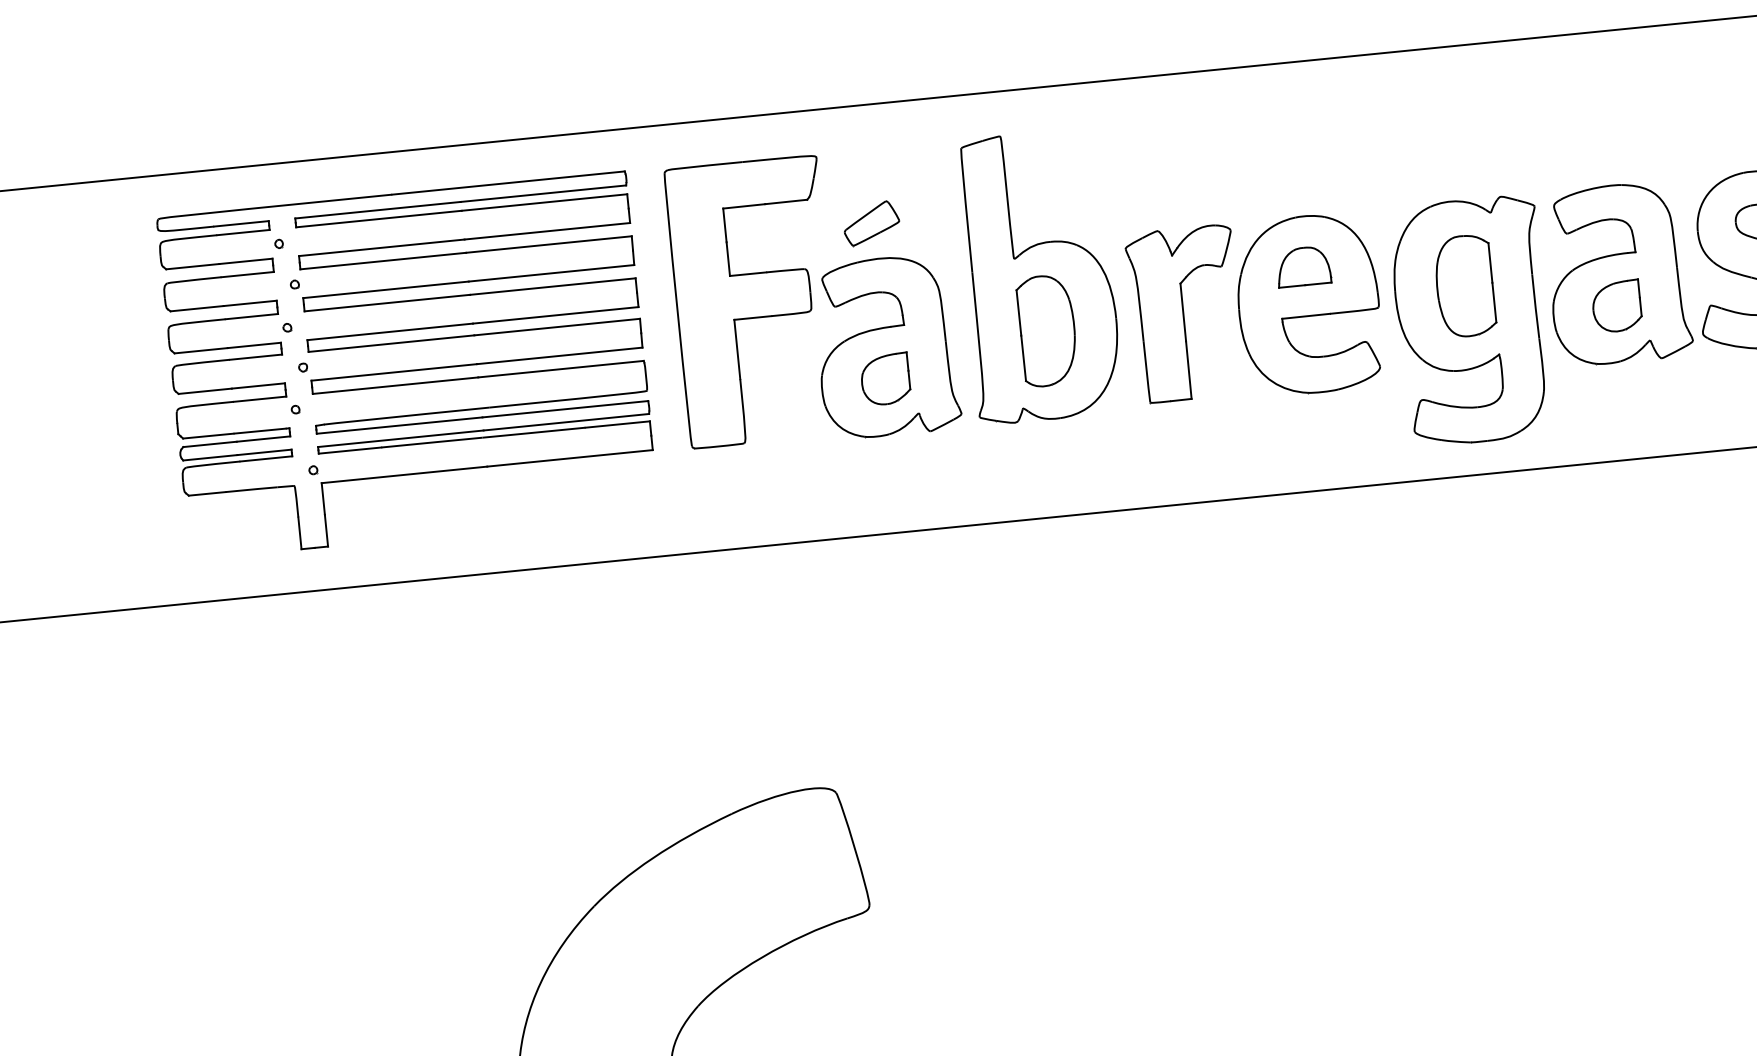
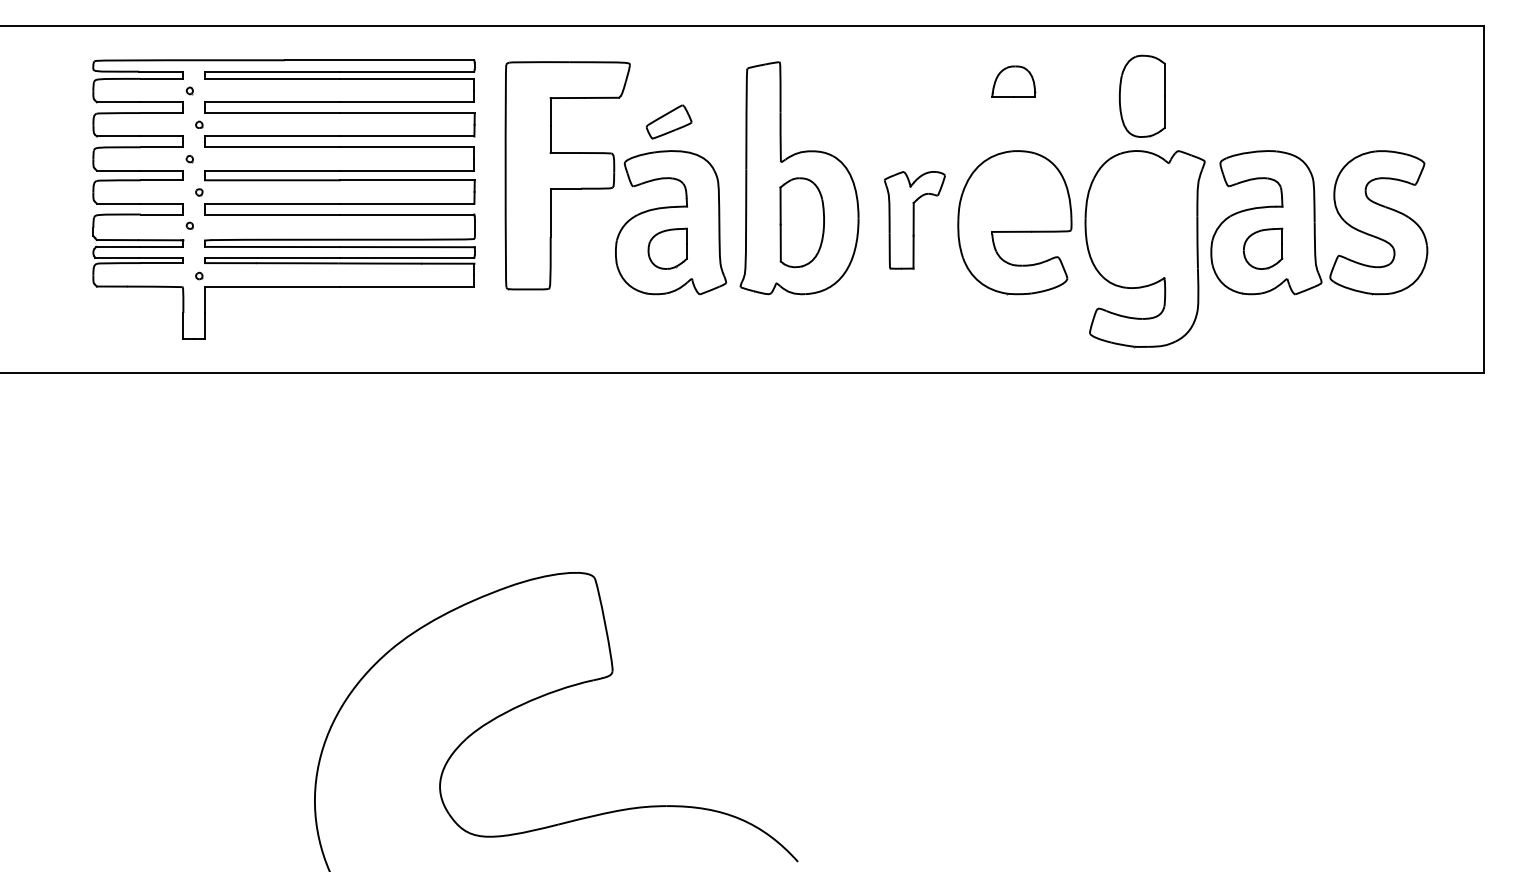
part: (1303, 266) -> (1013, 81), moved
part: (1463, 285) -> (1141, 95), moved
part: (1185, 314) -> (914, 220), size x0.7

